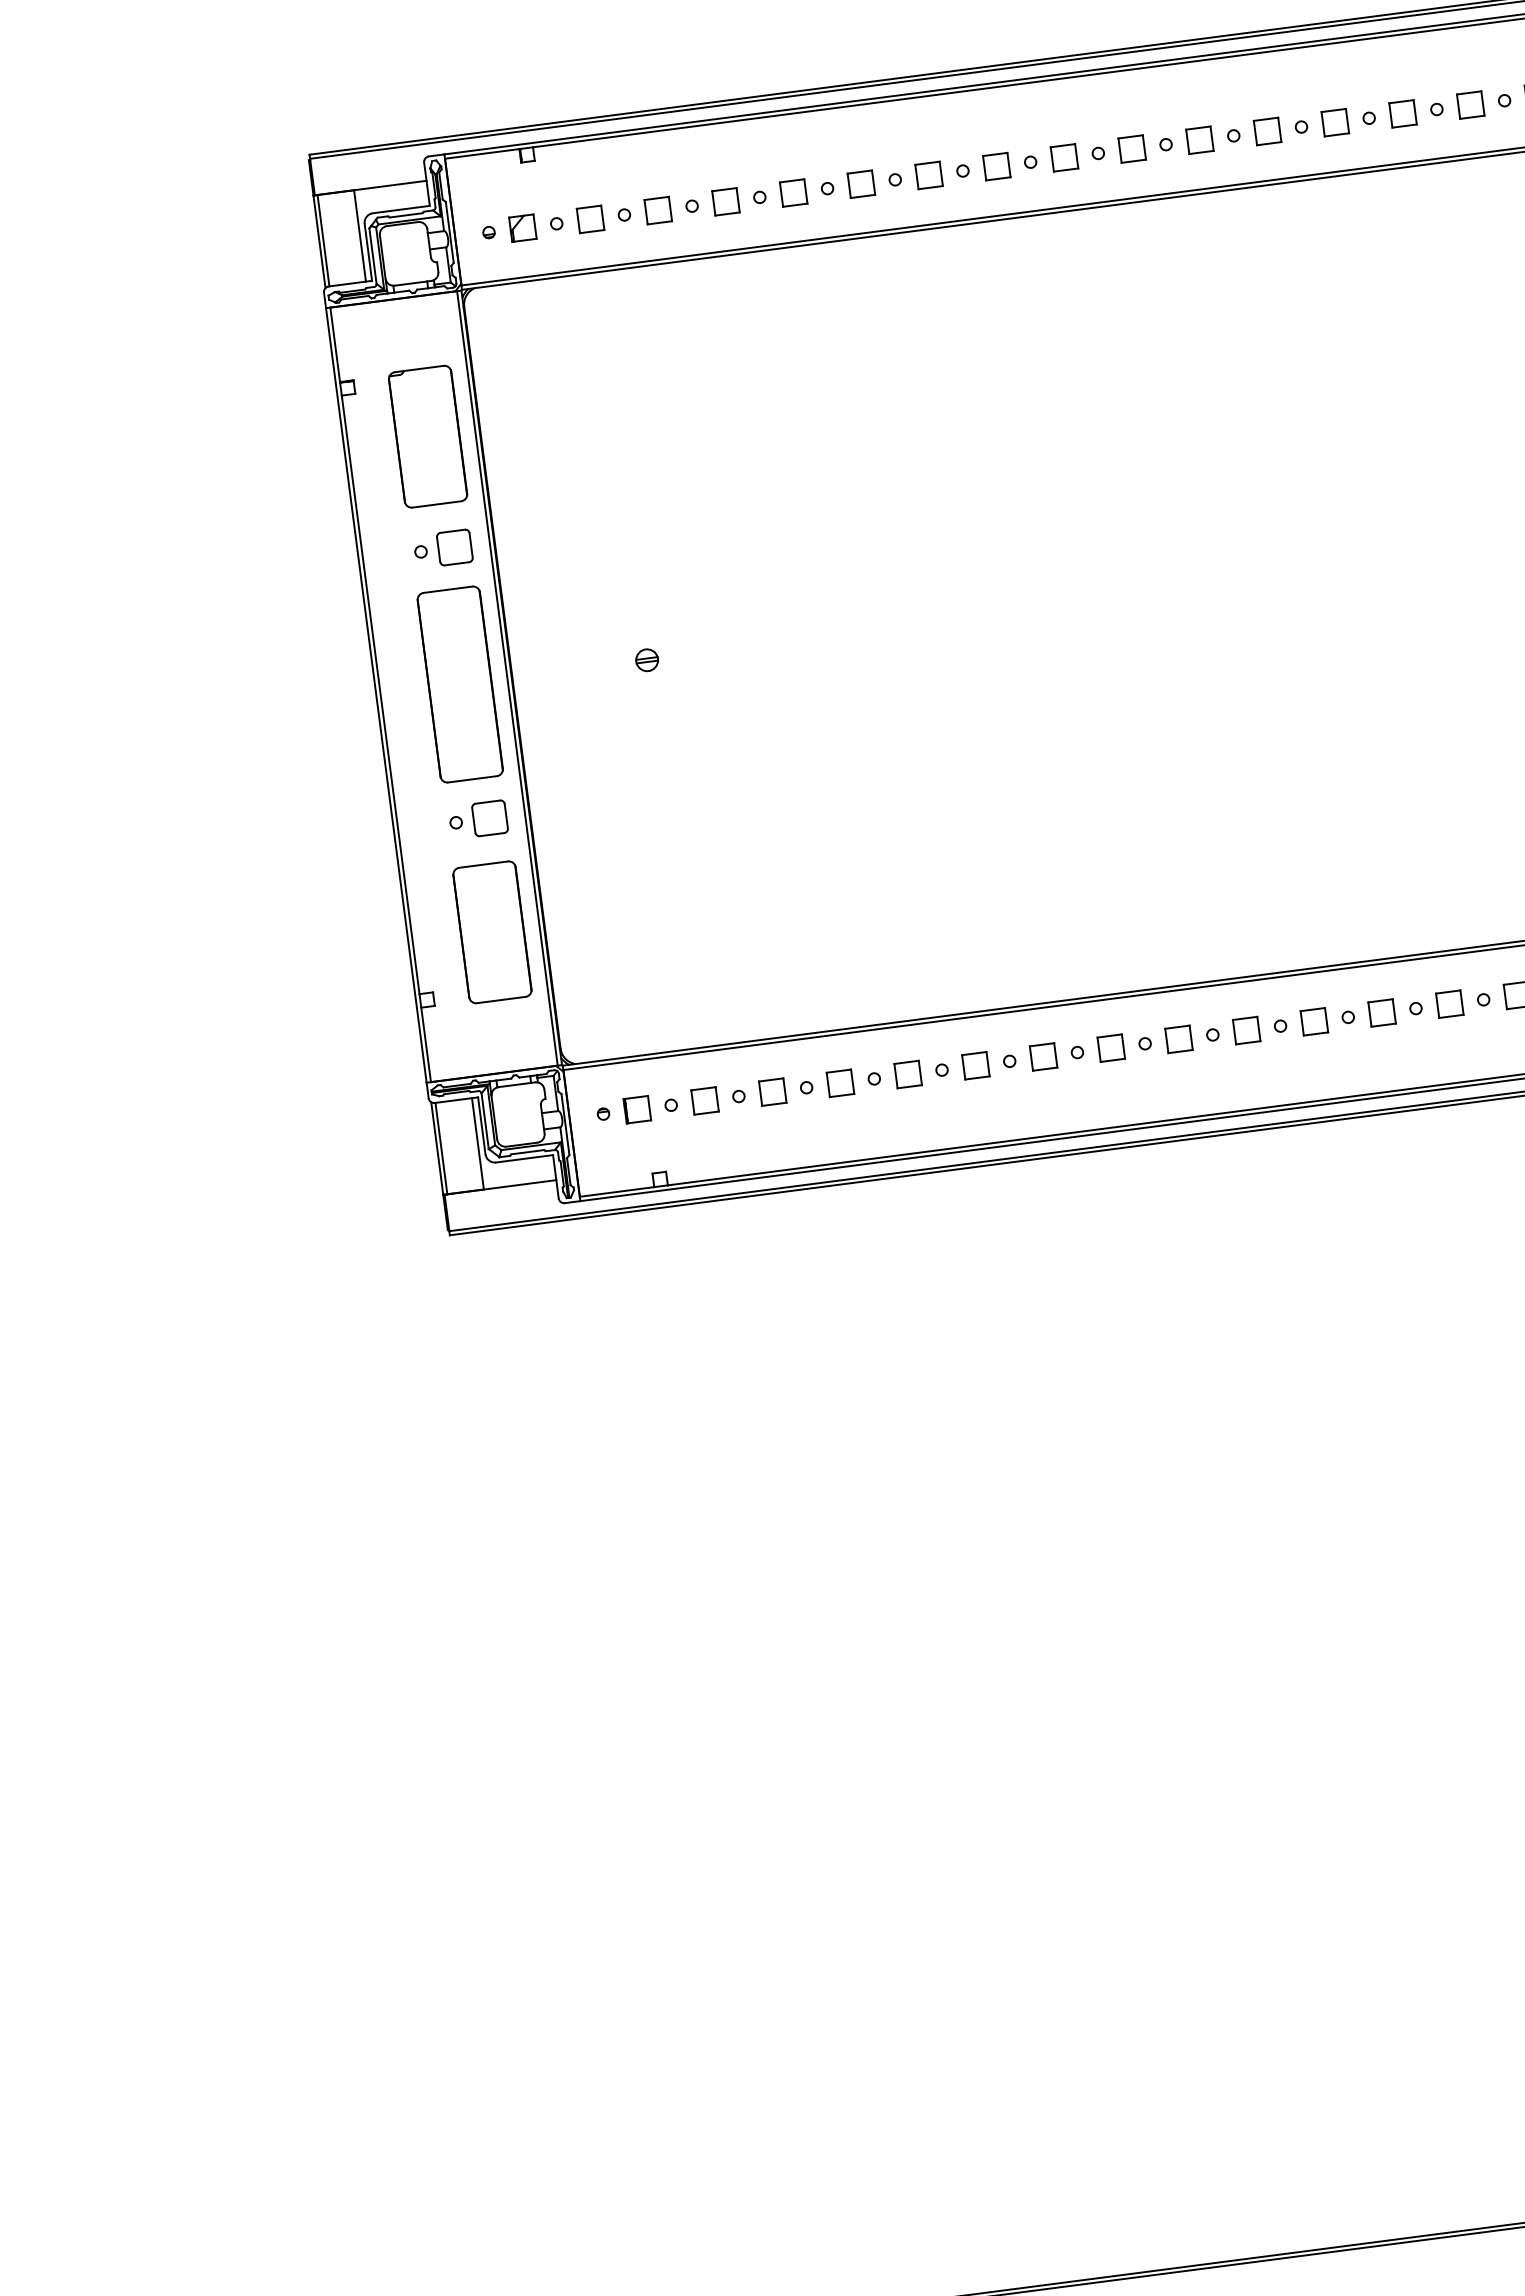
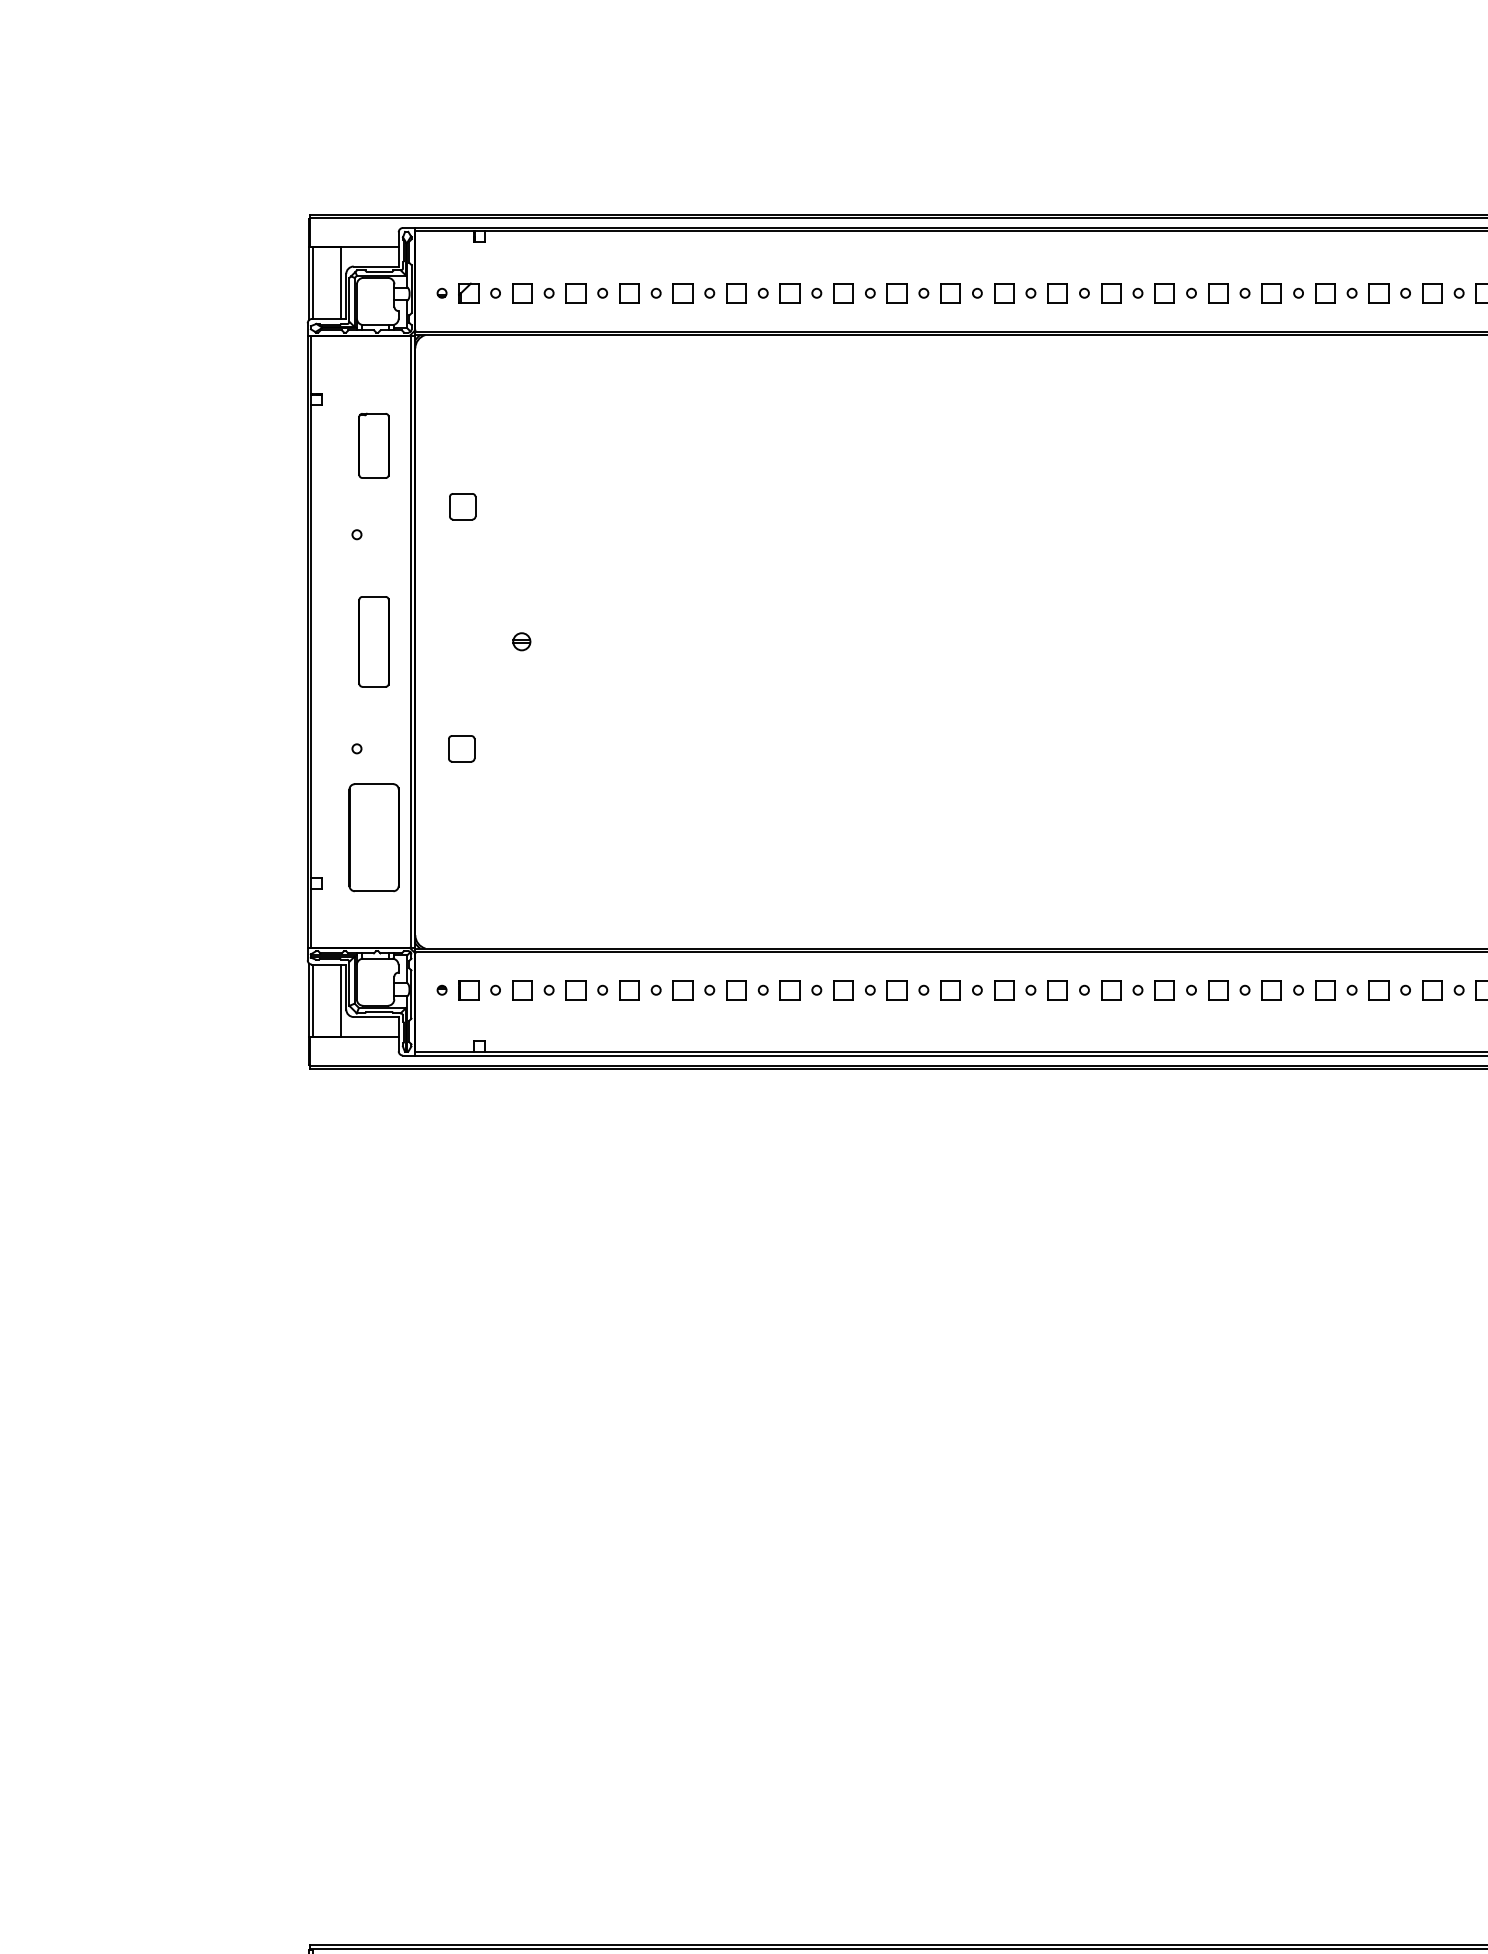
part: (427, 436) -> (373, 445), size x0.6
part: (454, 547) -> (462, 506), moved
part: (459, 684) -> (373, 641), size x0.6
part: (489, 817) -> (461, 748), moved

